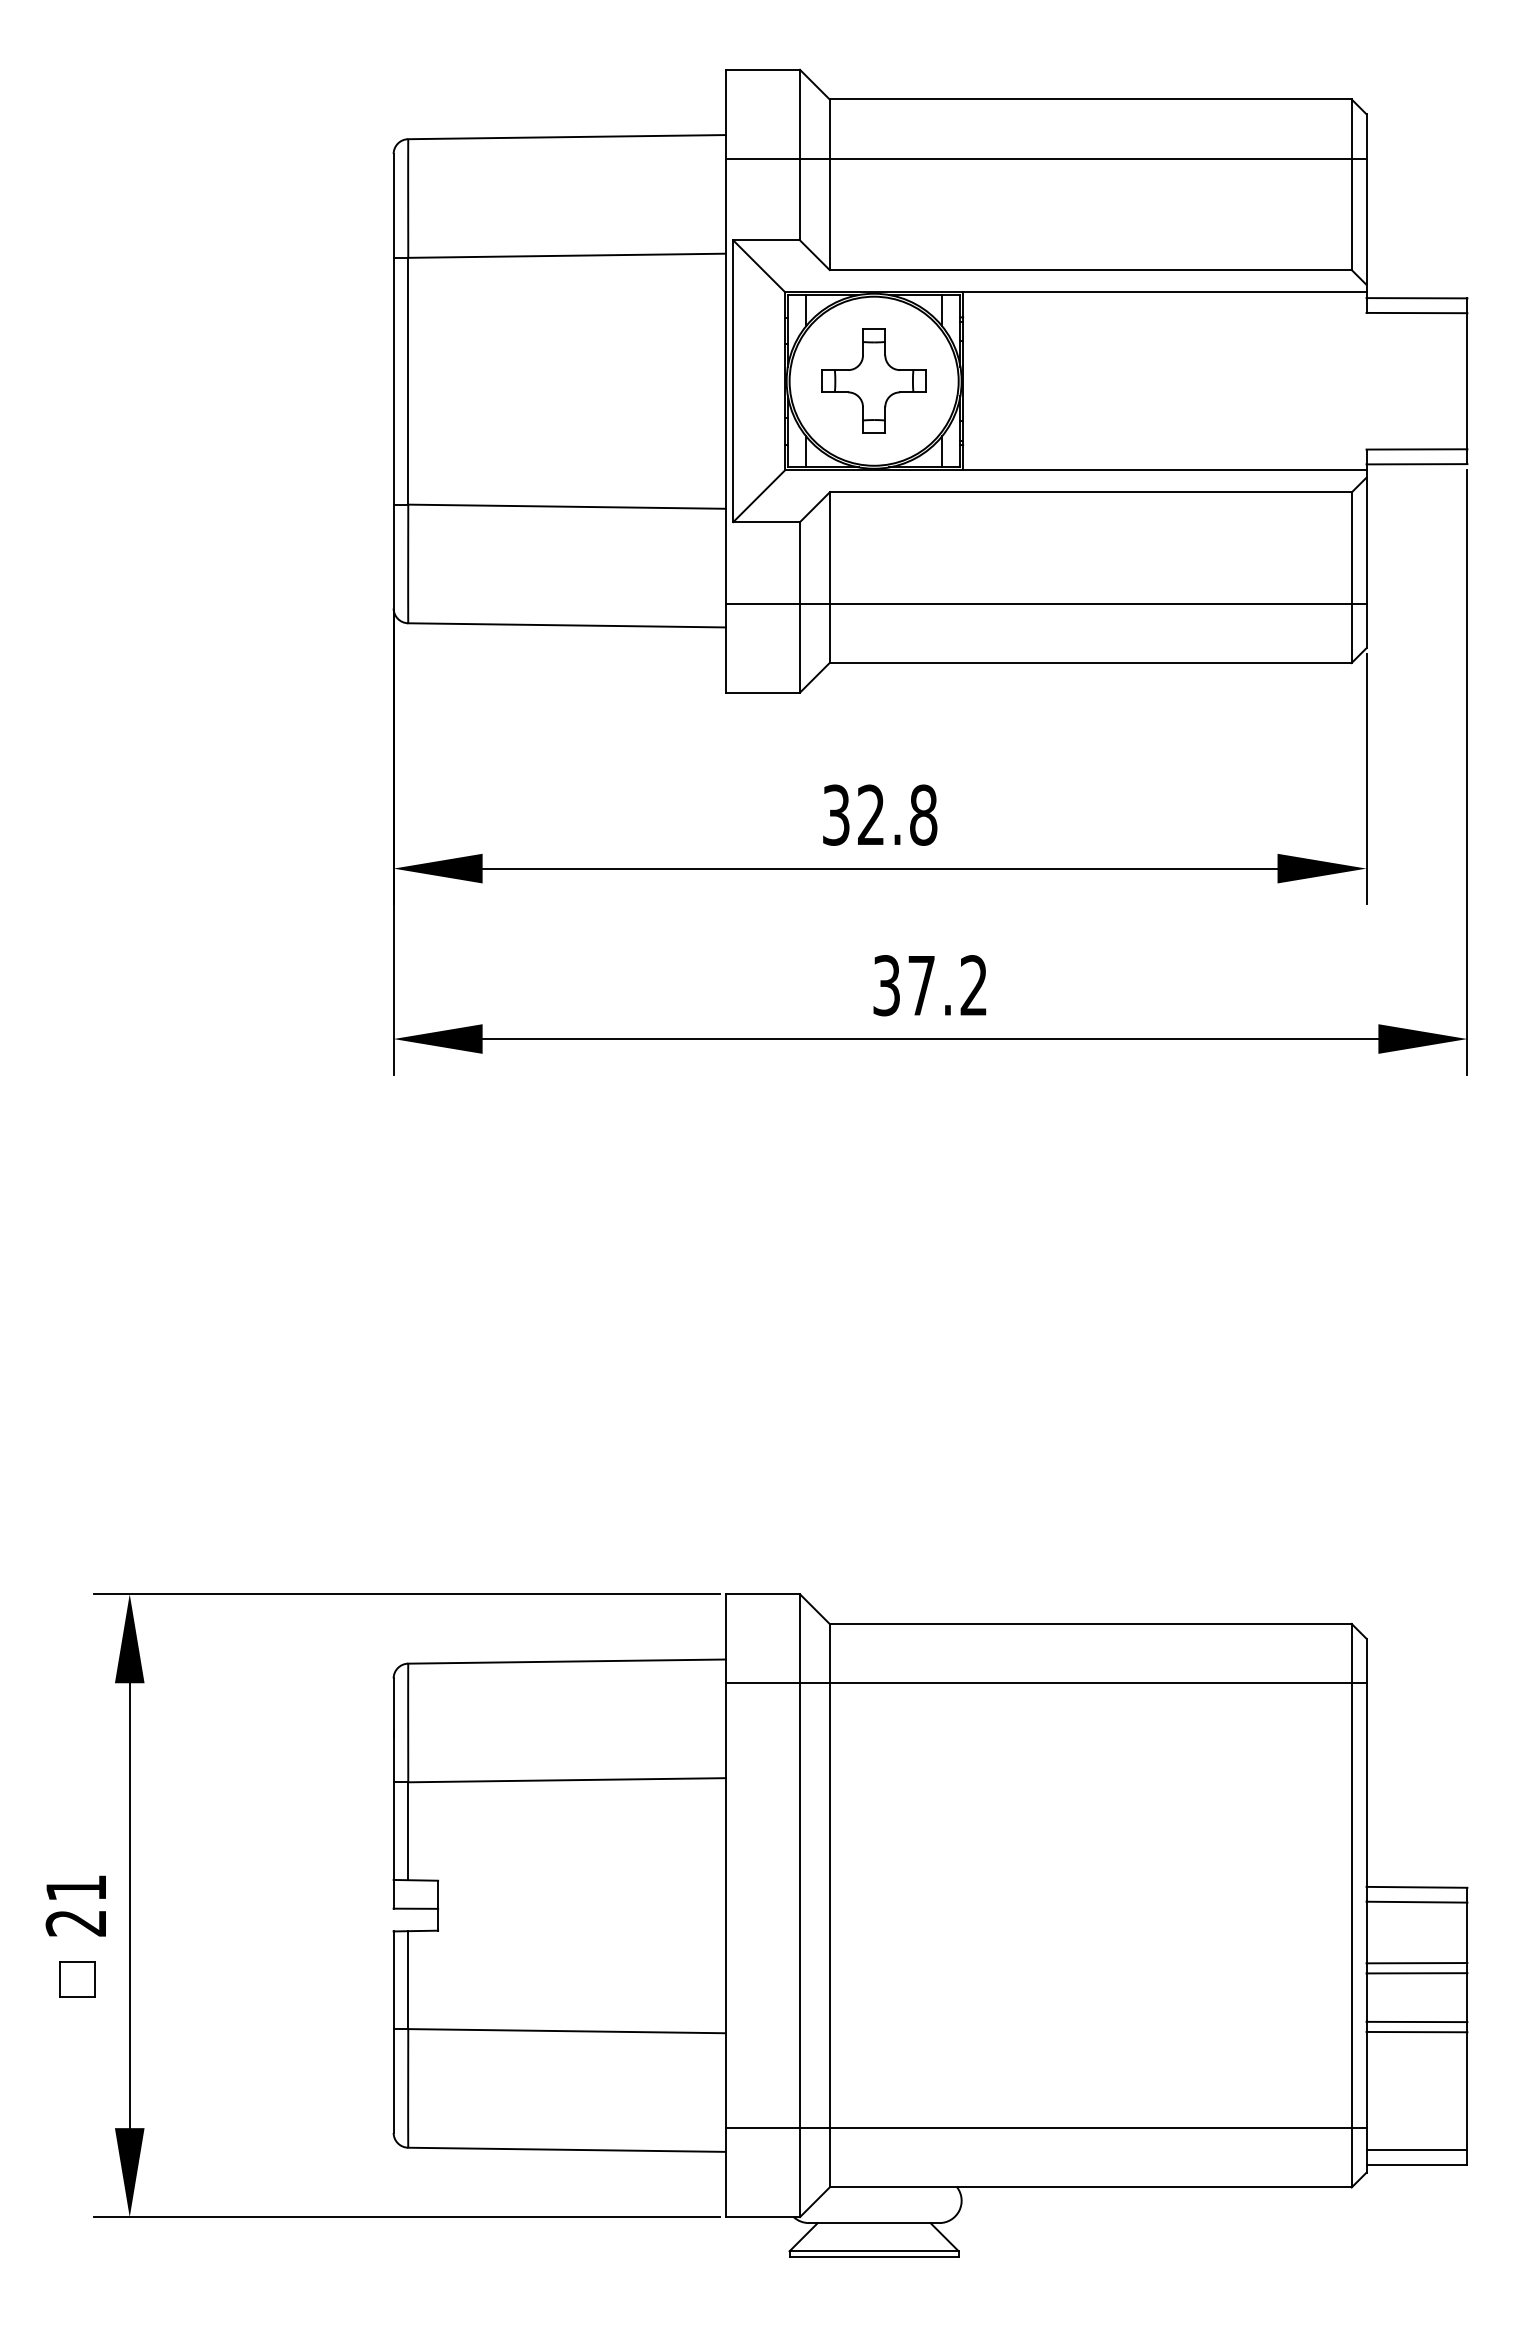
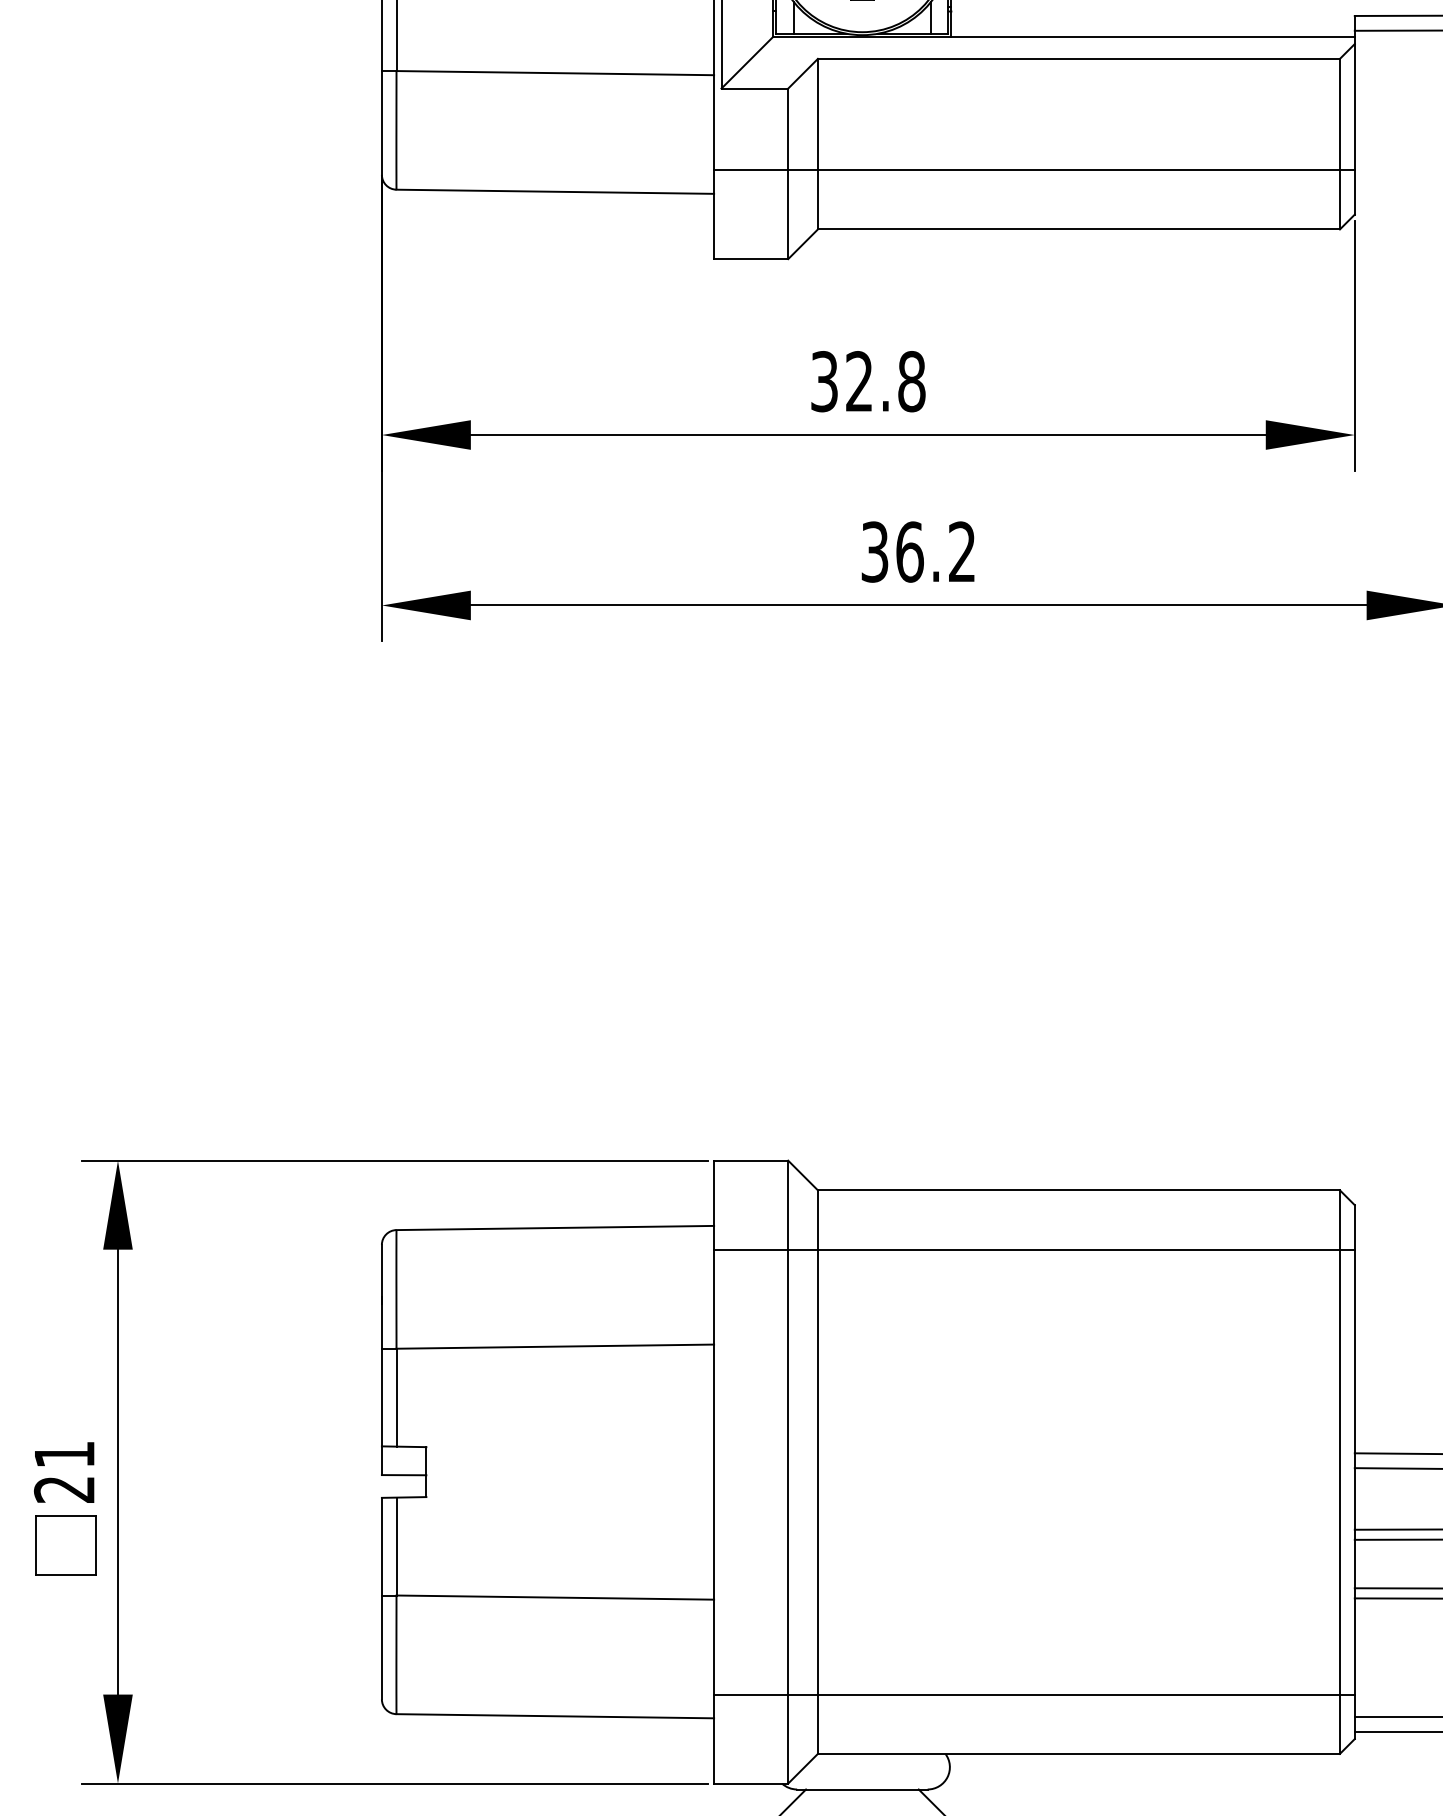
text: (921, 985) -> (909, 551), 37.2 -> 36.2
part: (77, 1979) -> (65, 1545), size x1.67

